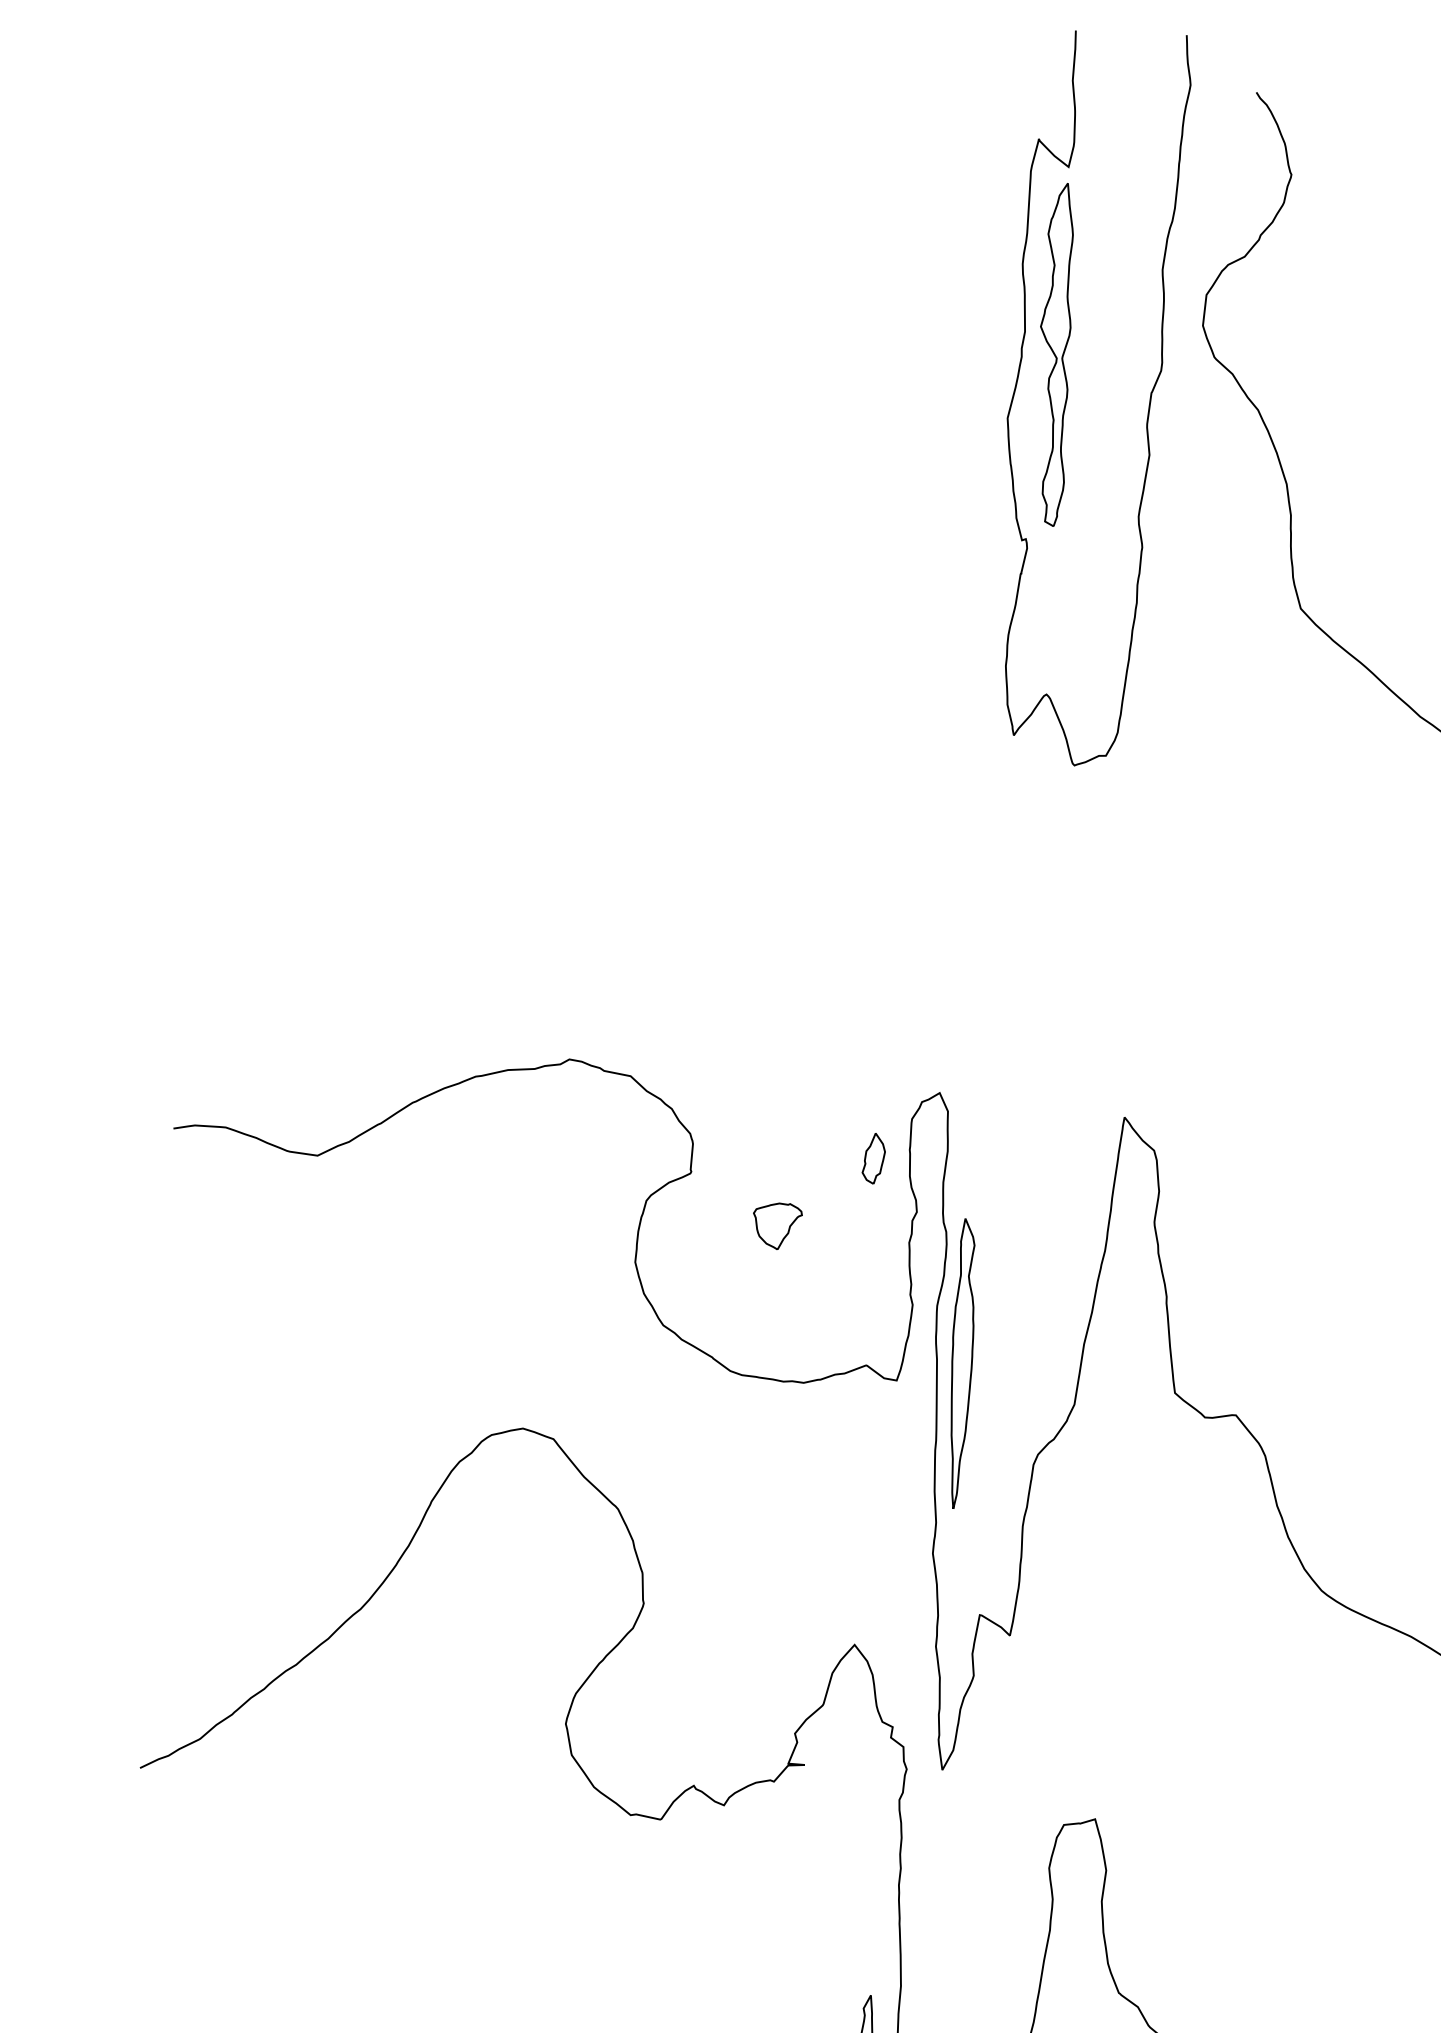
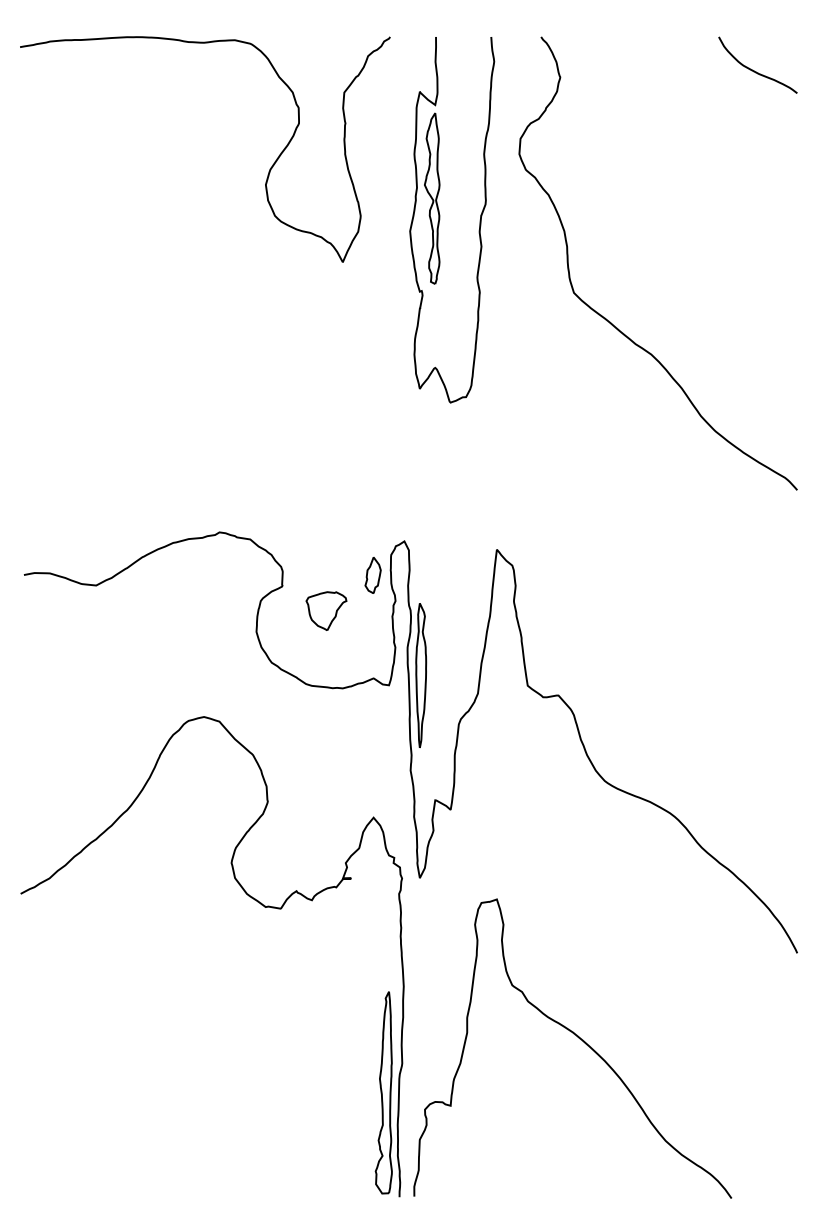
curve: (698, 339) -> (268, 171), added
part: (1069, 397) -> (440, 219), moved
part: (872, 1158) -> (372, 575), size x1.43
part: (777, 1225) -> (326, 610), size x1.67

